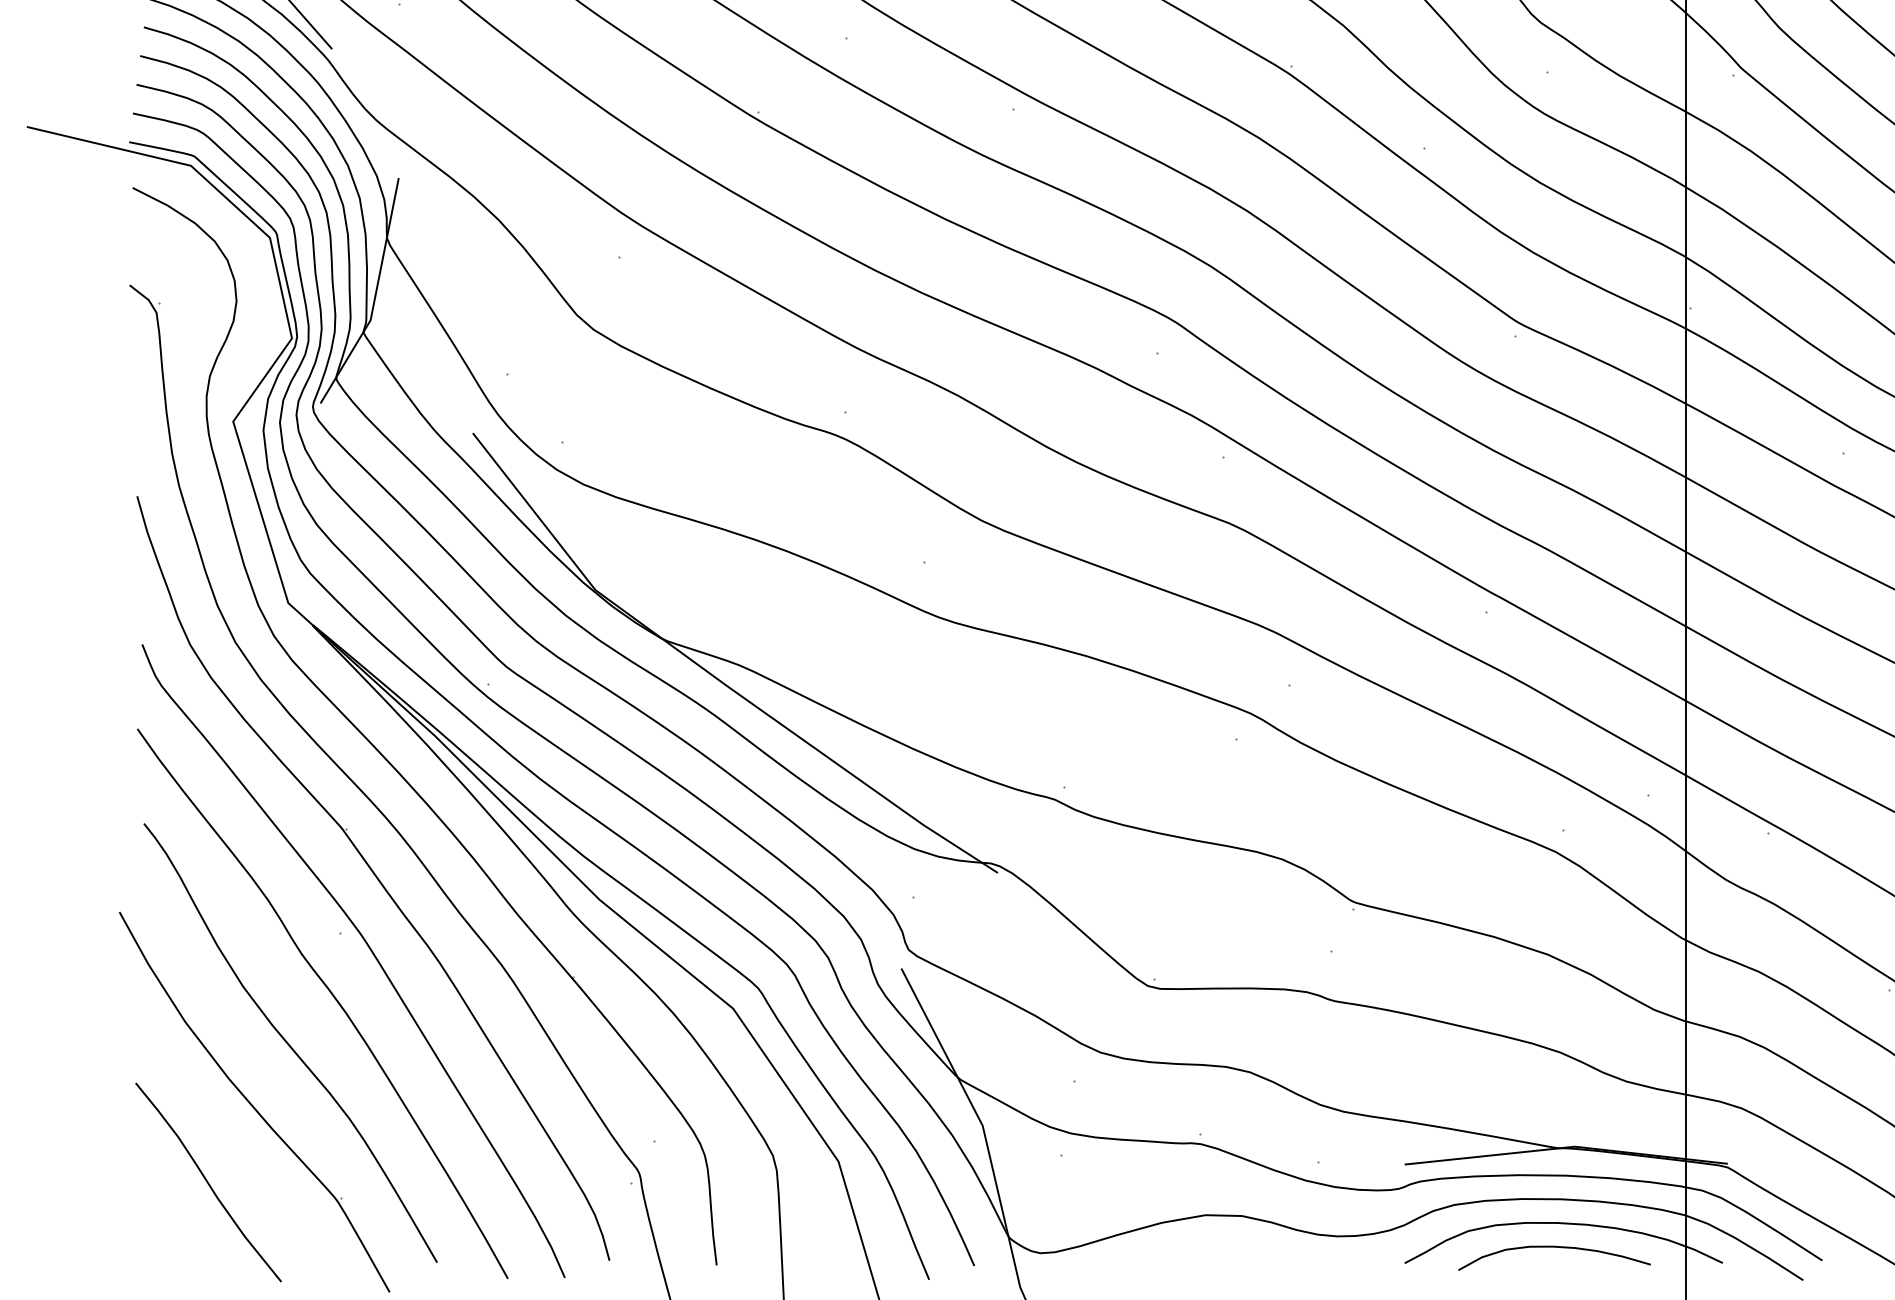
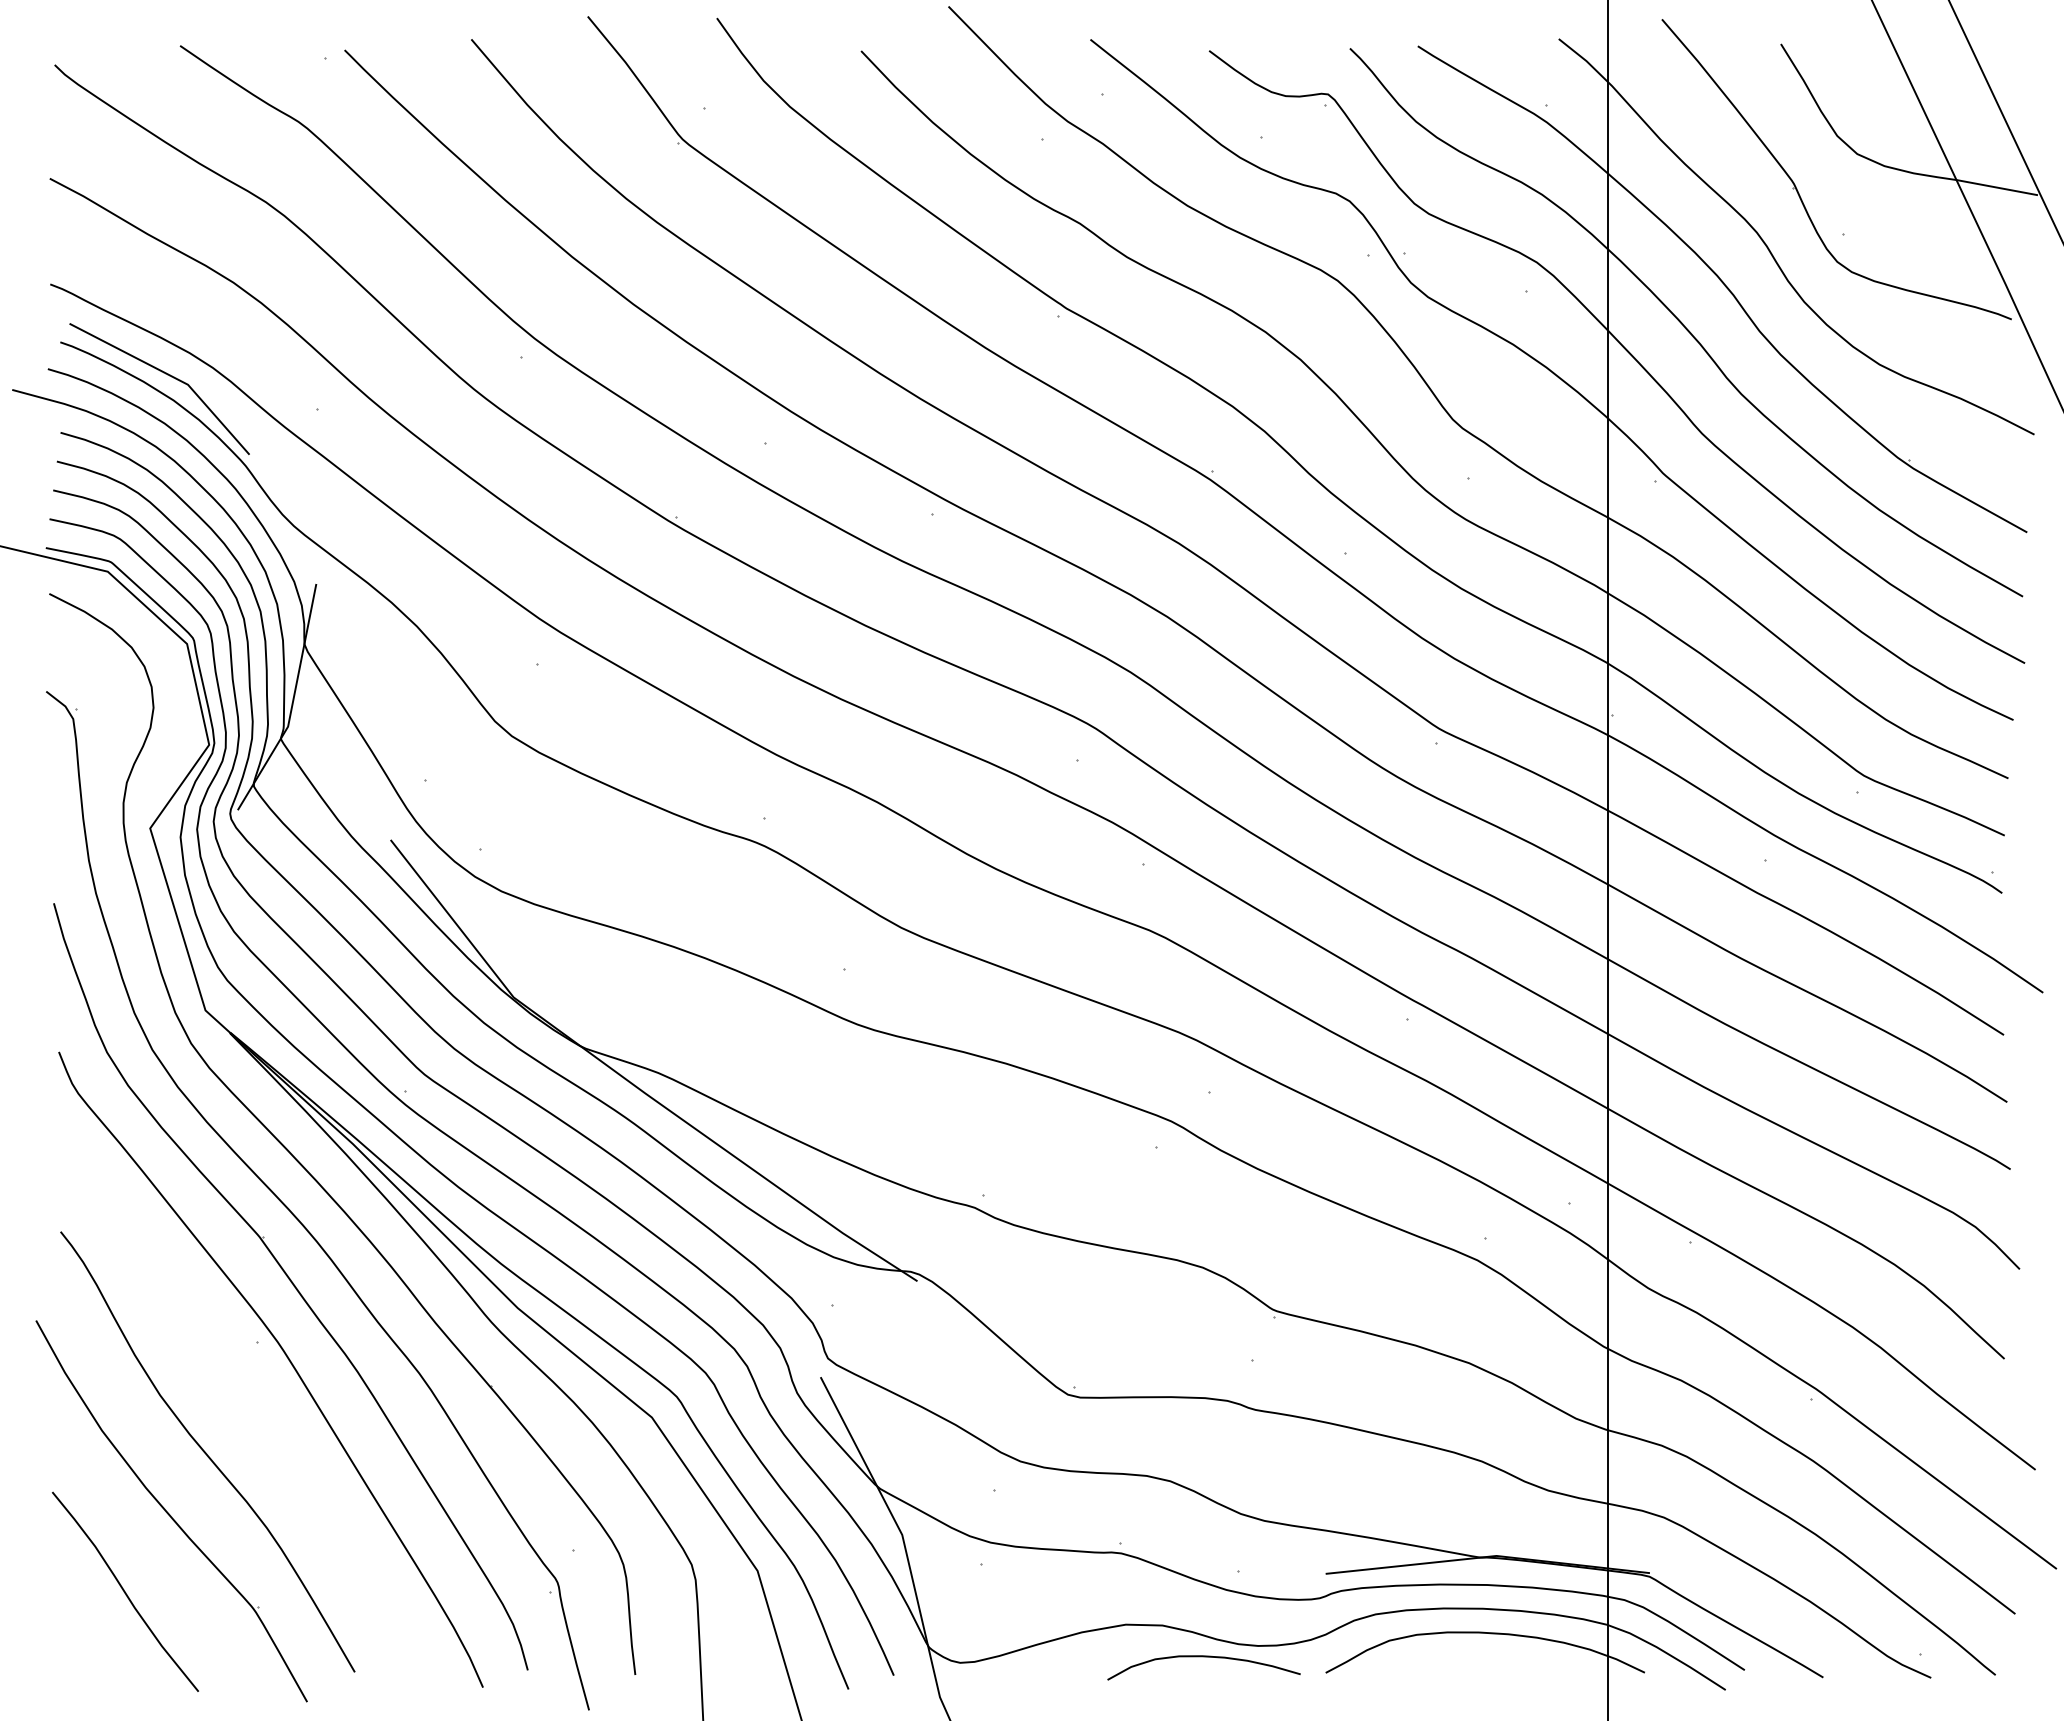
curve: (331, 994) -> (248, 1403), removed
curve: (1554, 1247) -> (1203, 1657), moved

